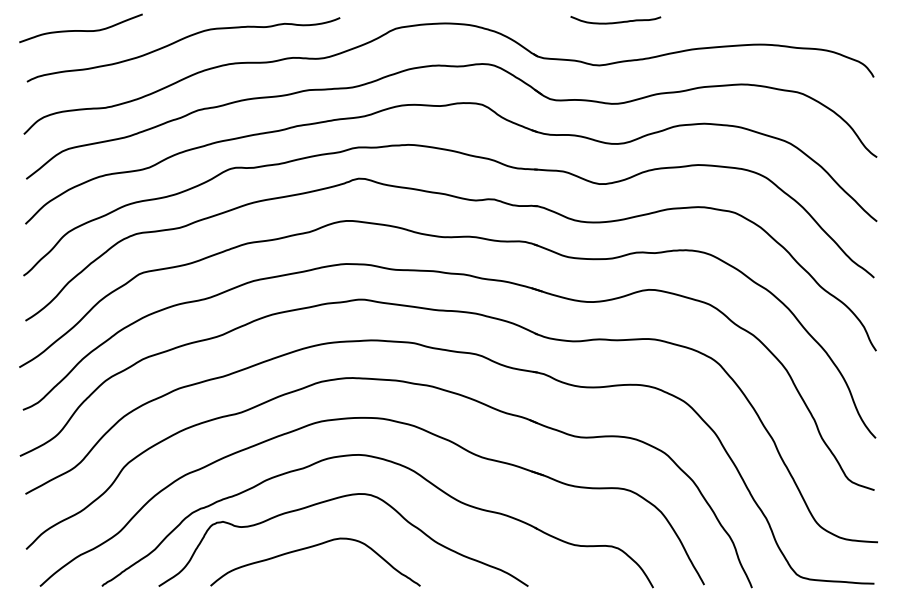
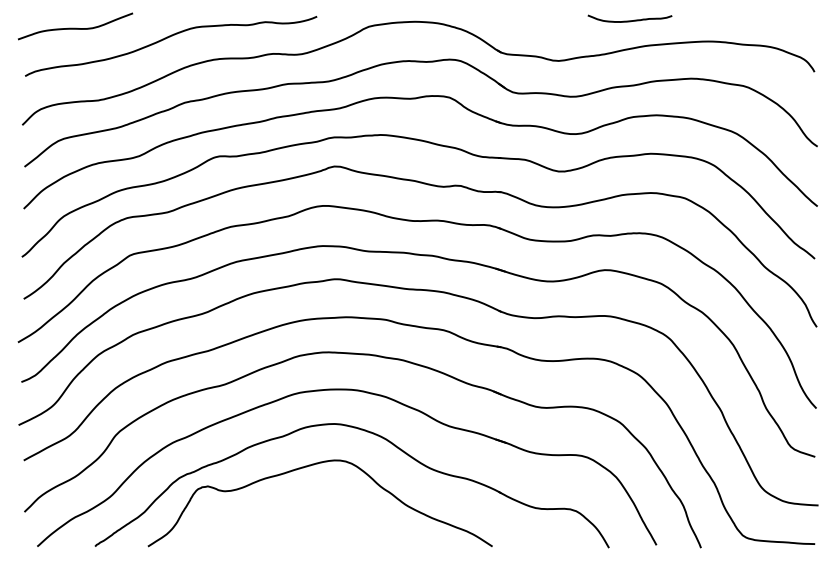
curve: (616, 21) -> (630, 19), moved
curve: (313, 547) -> (292, 510), removed

